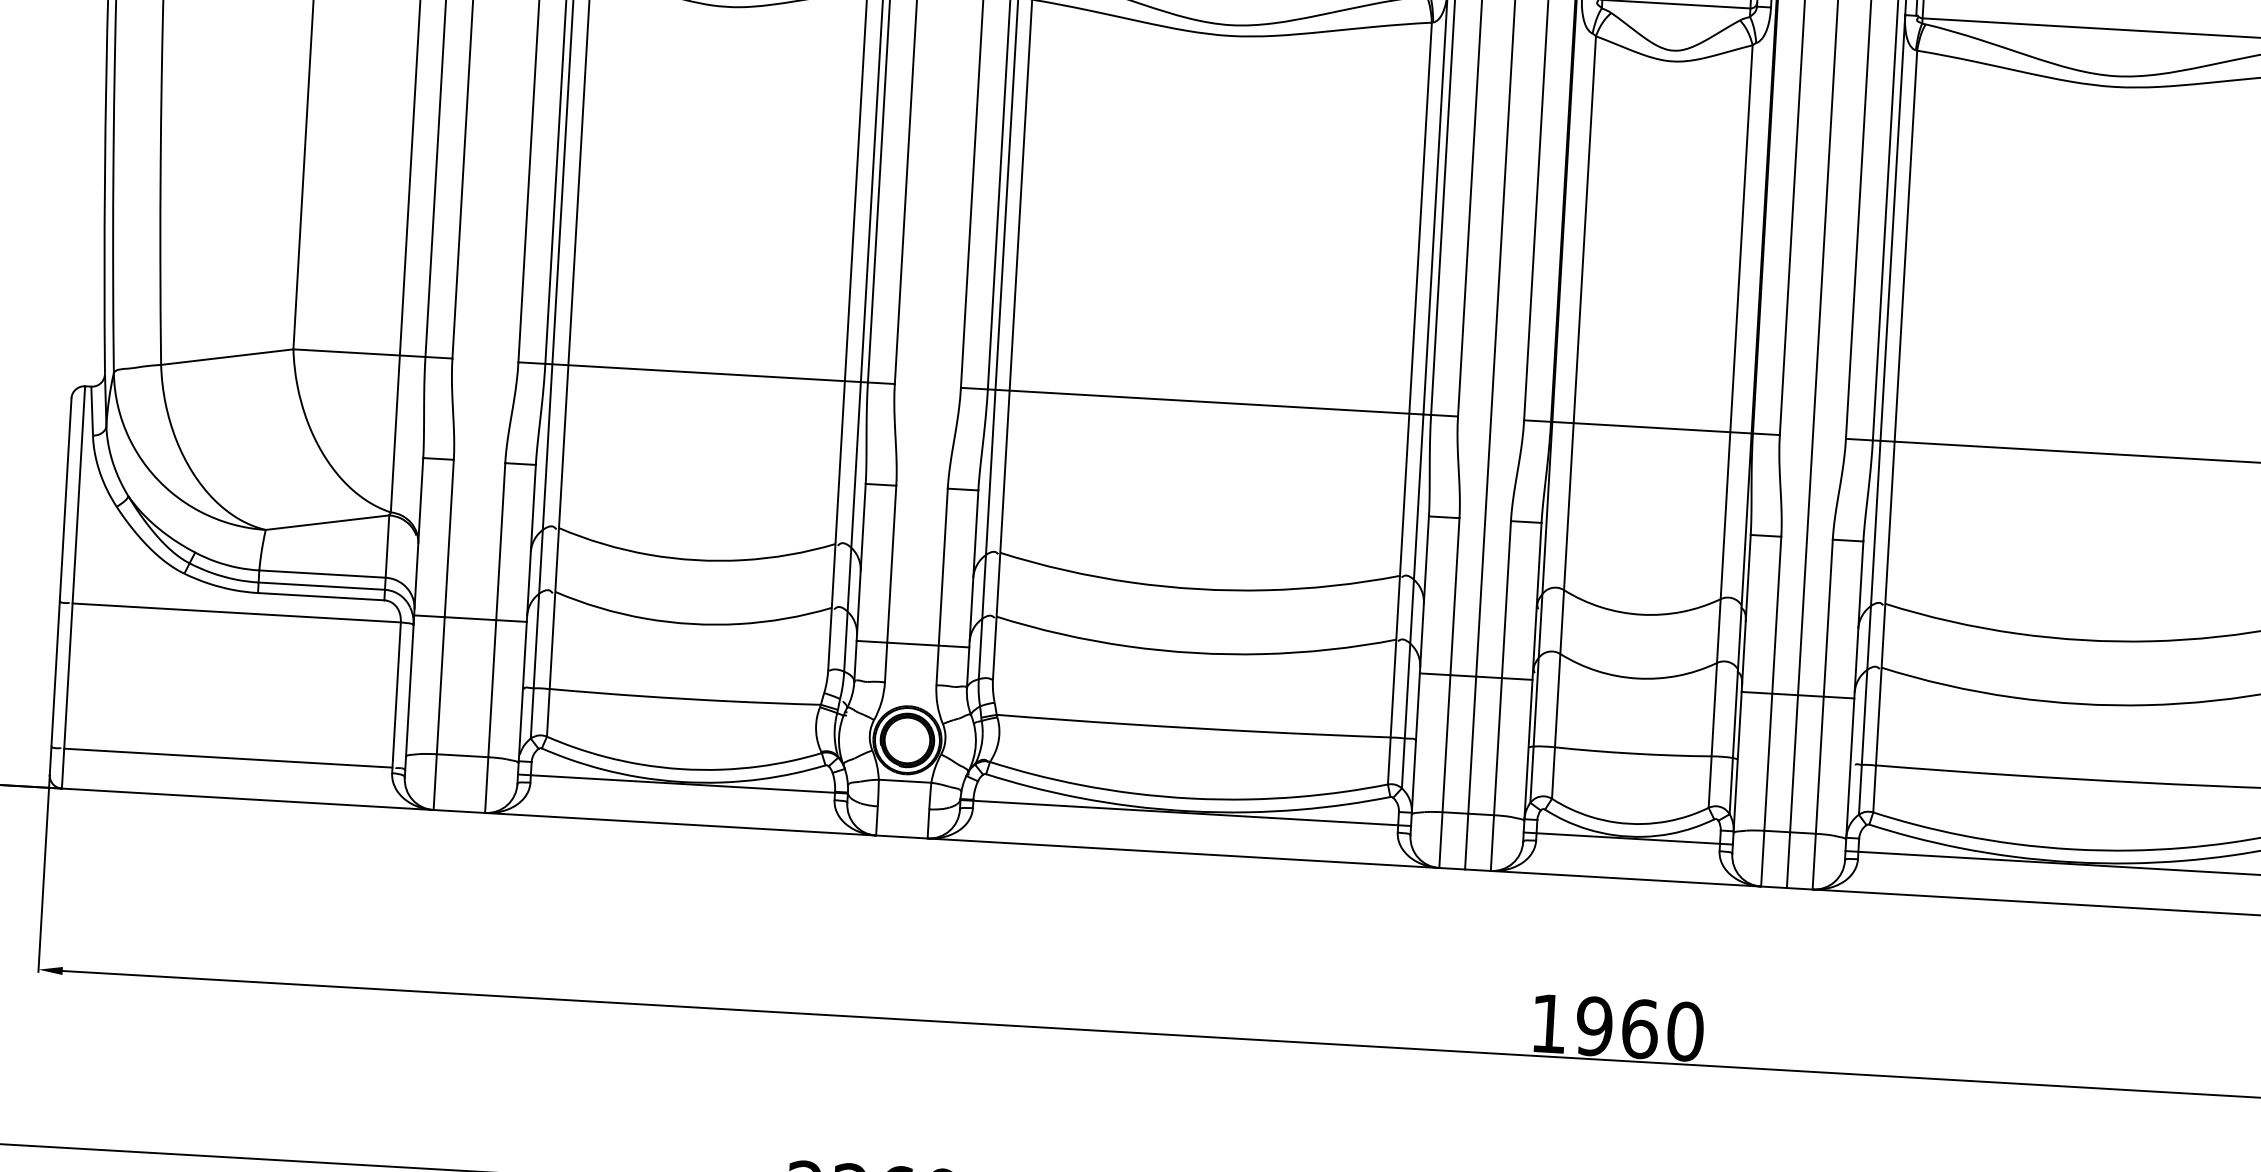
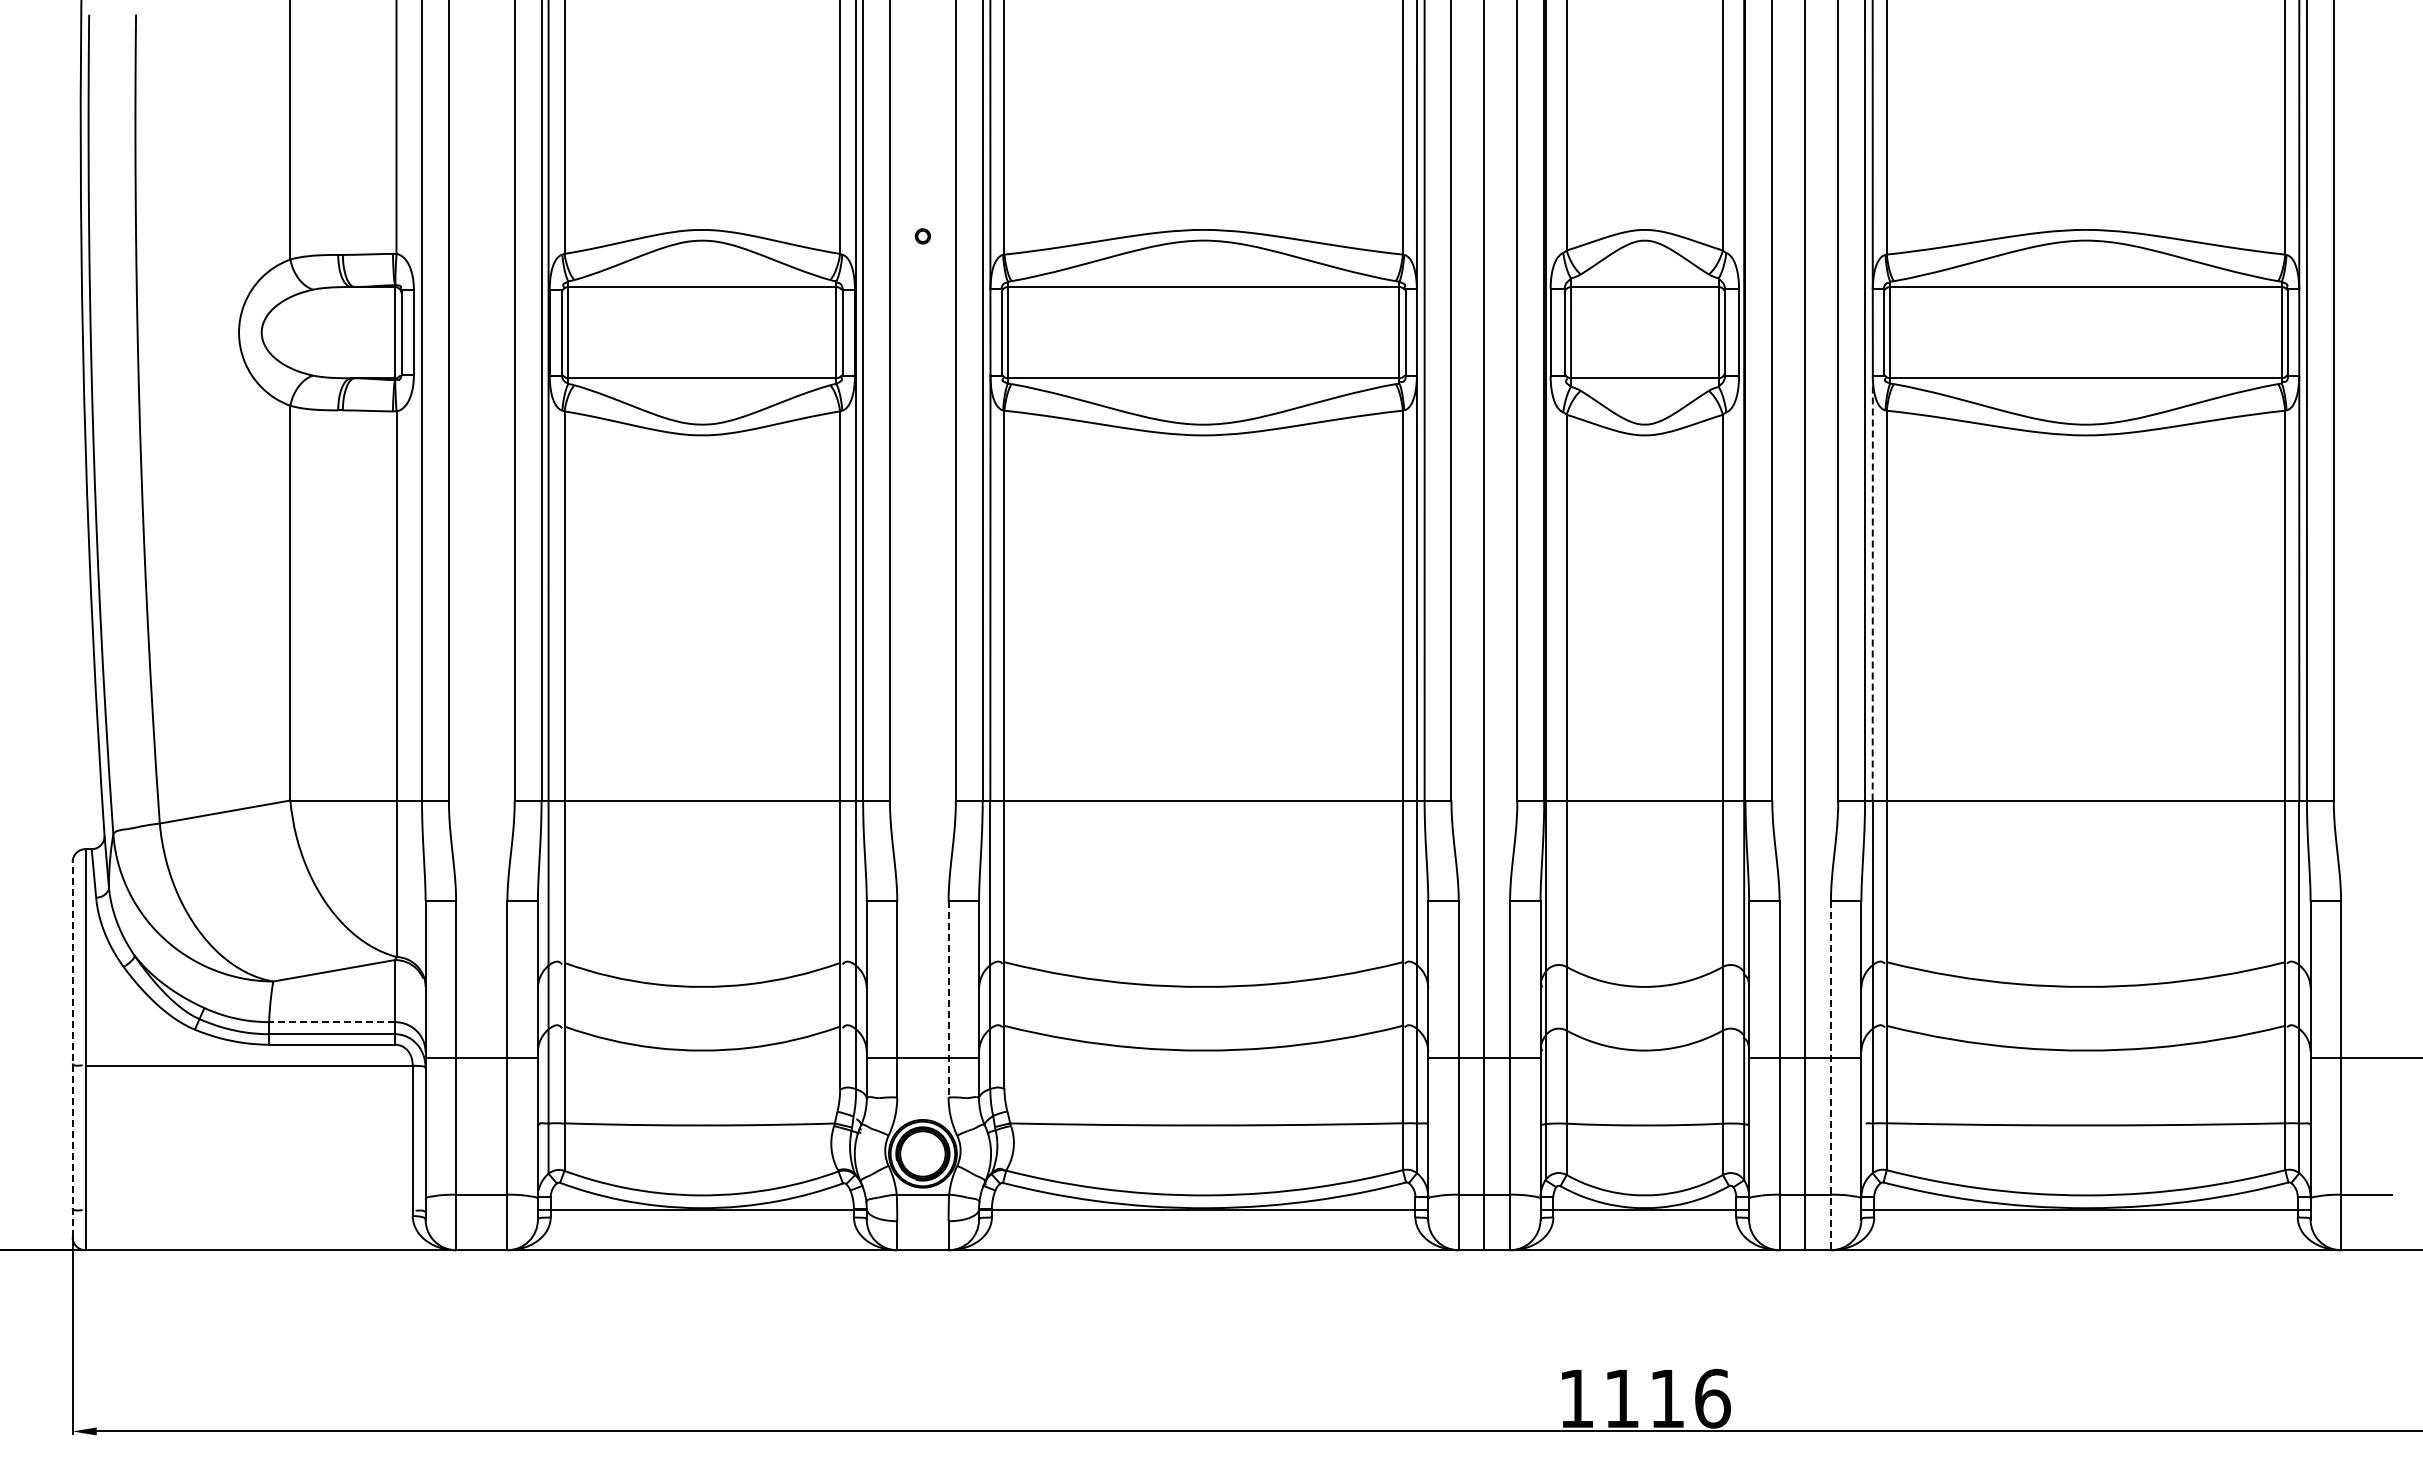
line: (1892, 227) -> (1872, 587), solid -> dashed
line: (322, 574) -> (332, 1022), solid -> dashed
line: (60, 586) -> (72, 1049), solid -> dashed
line: (942, 586) -> (948, 999), solid -> dashed
line: (1822, 715) -> (1830, 1076), solid -> dashed
line: (227, 758) -> (248, 1210), removed
text: (1640, 1028) -> (1667, 1398), 1960 -> 1116

